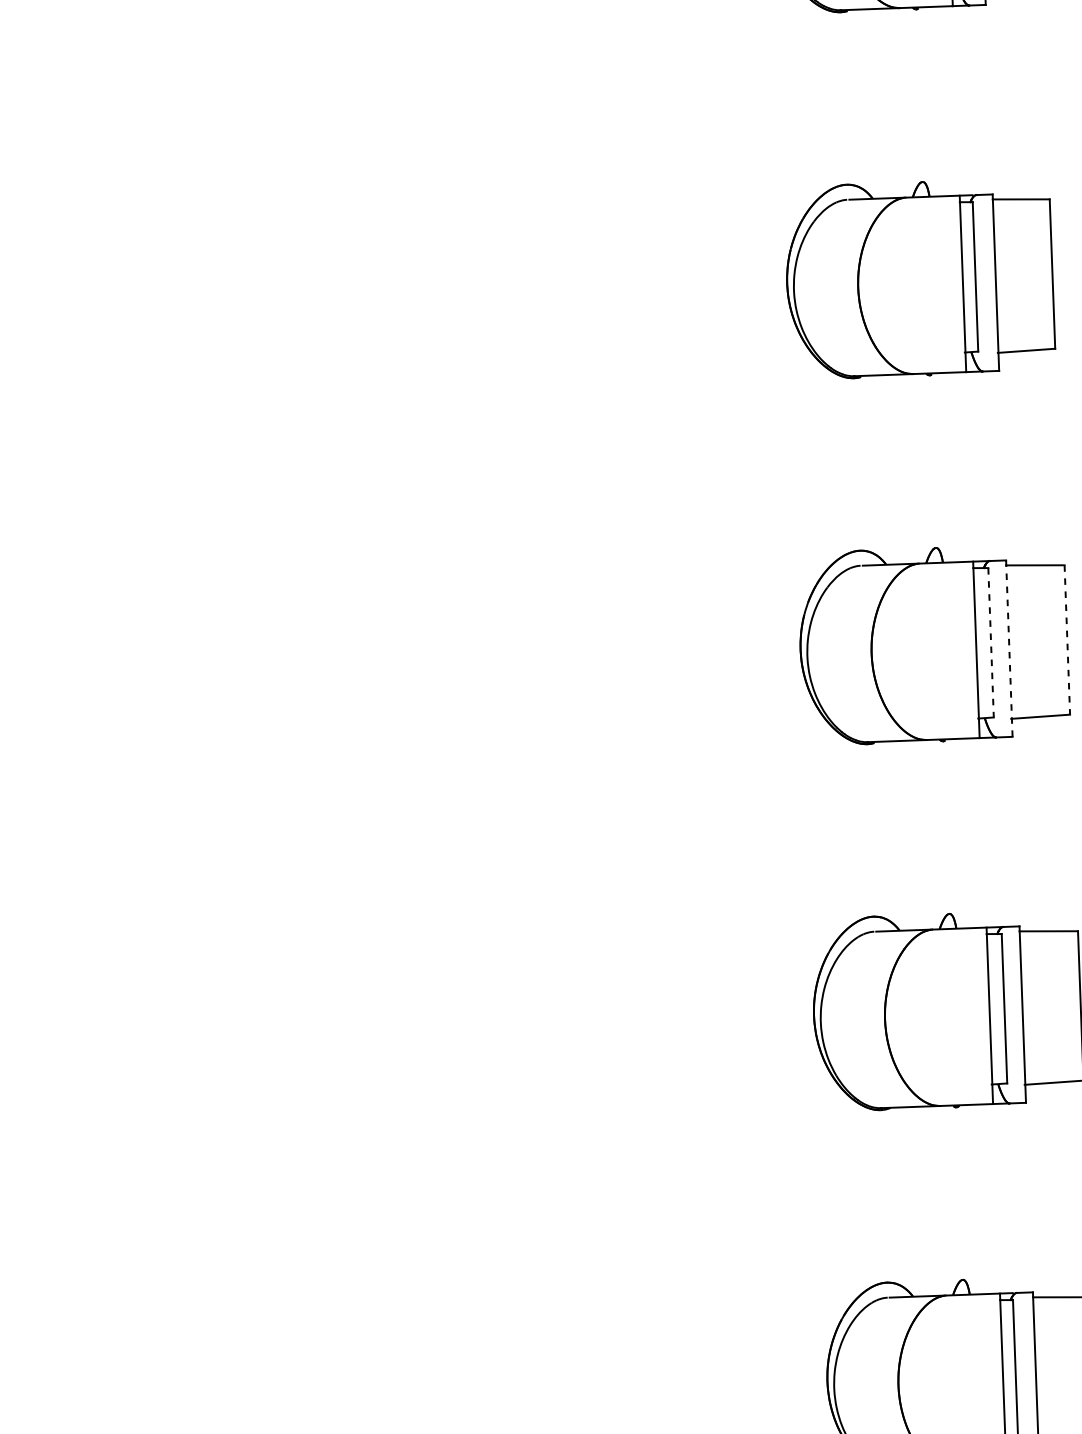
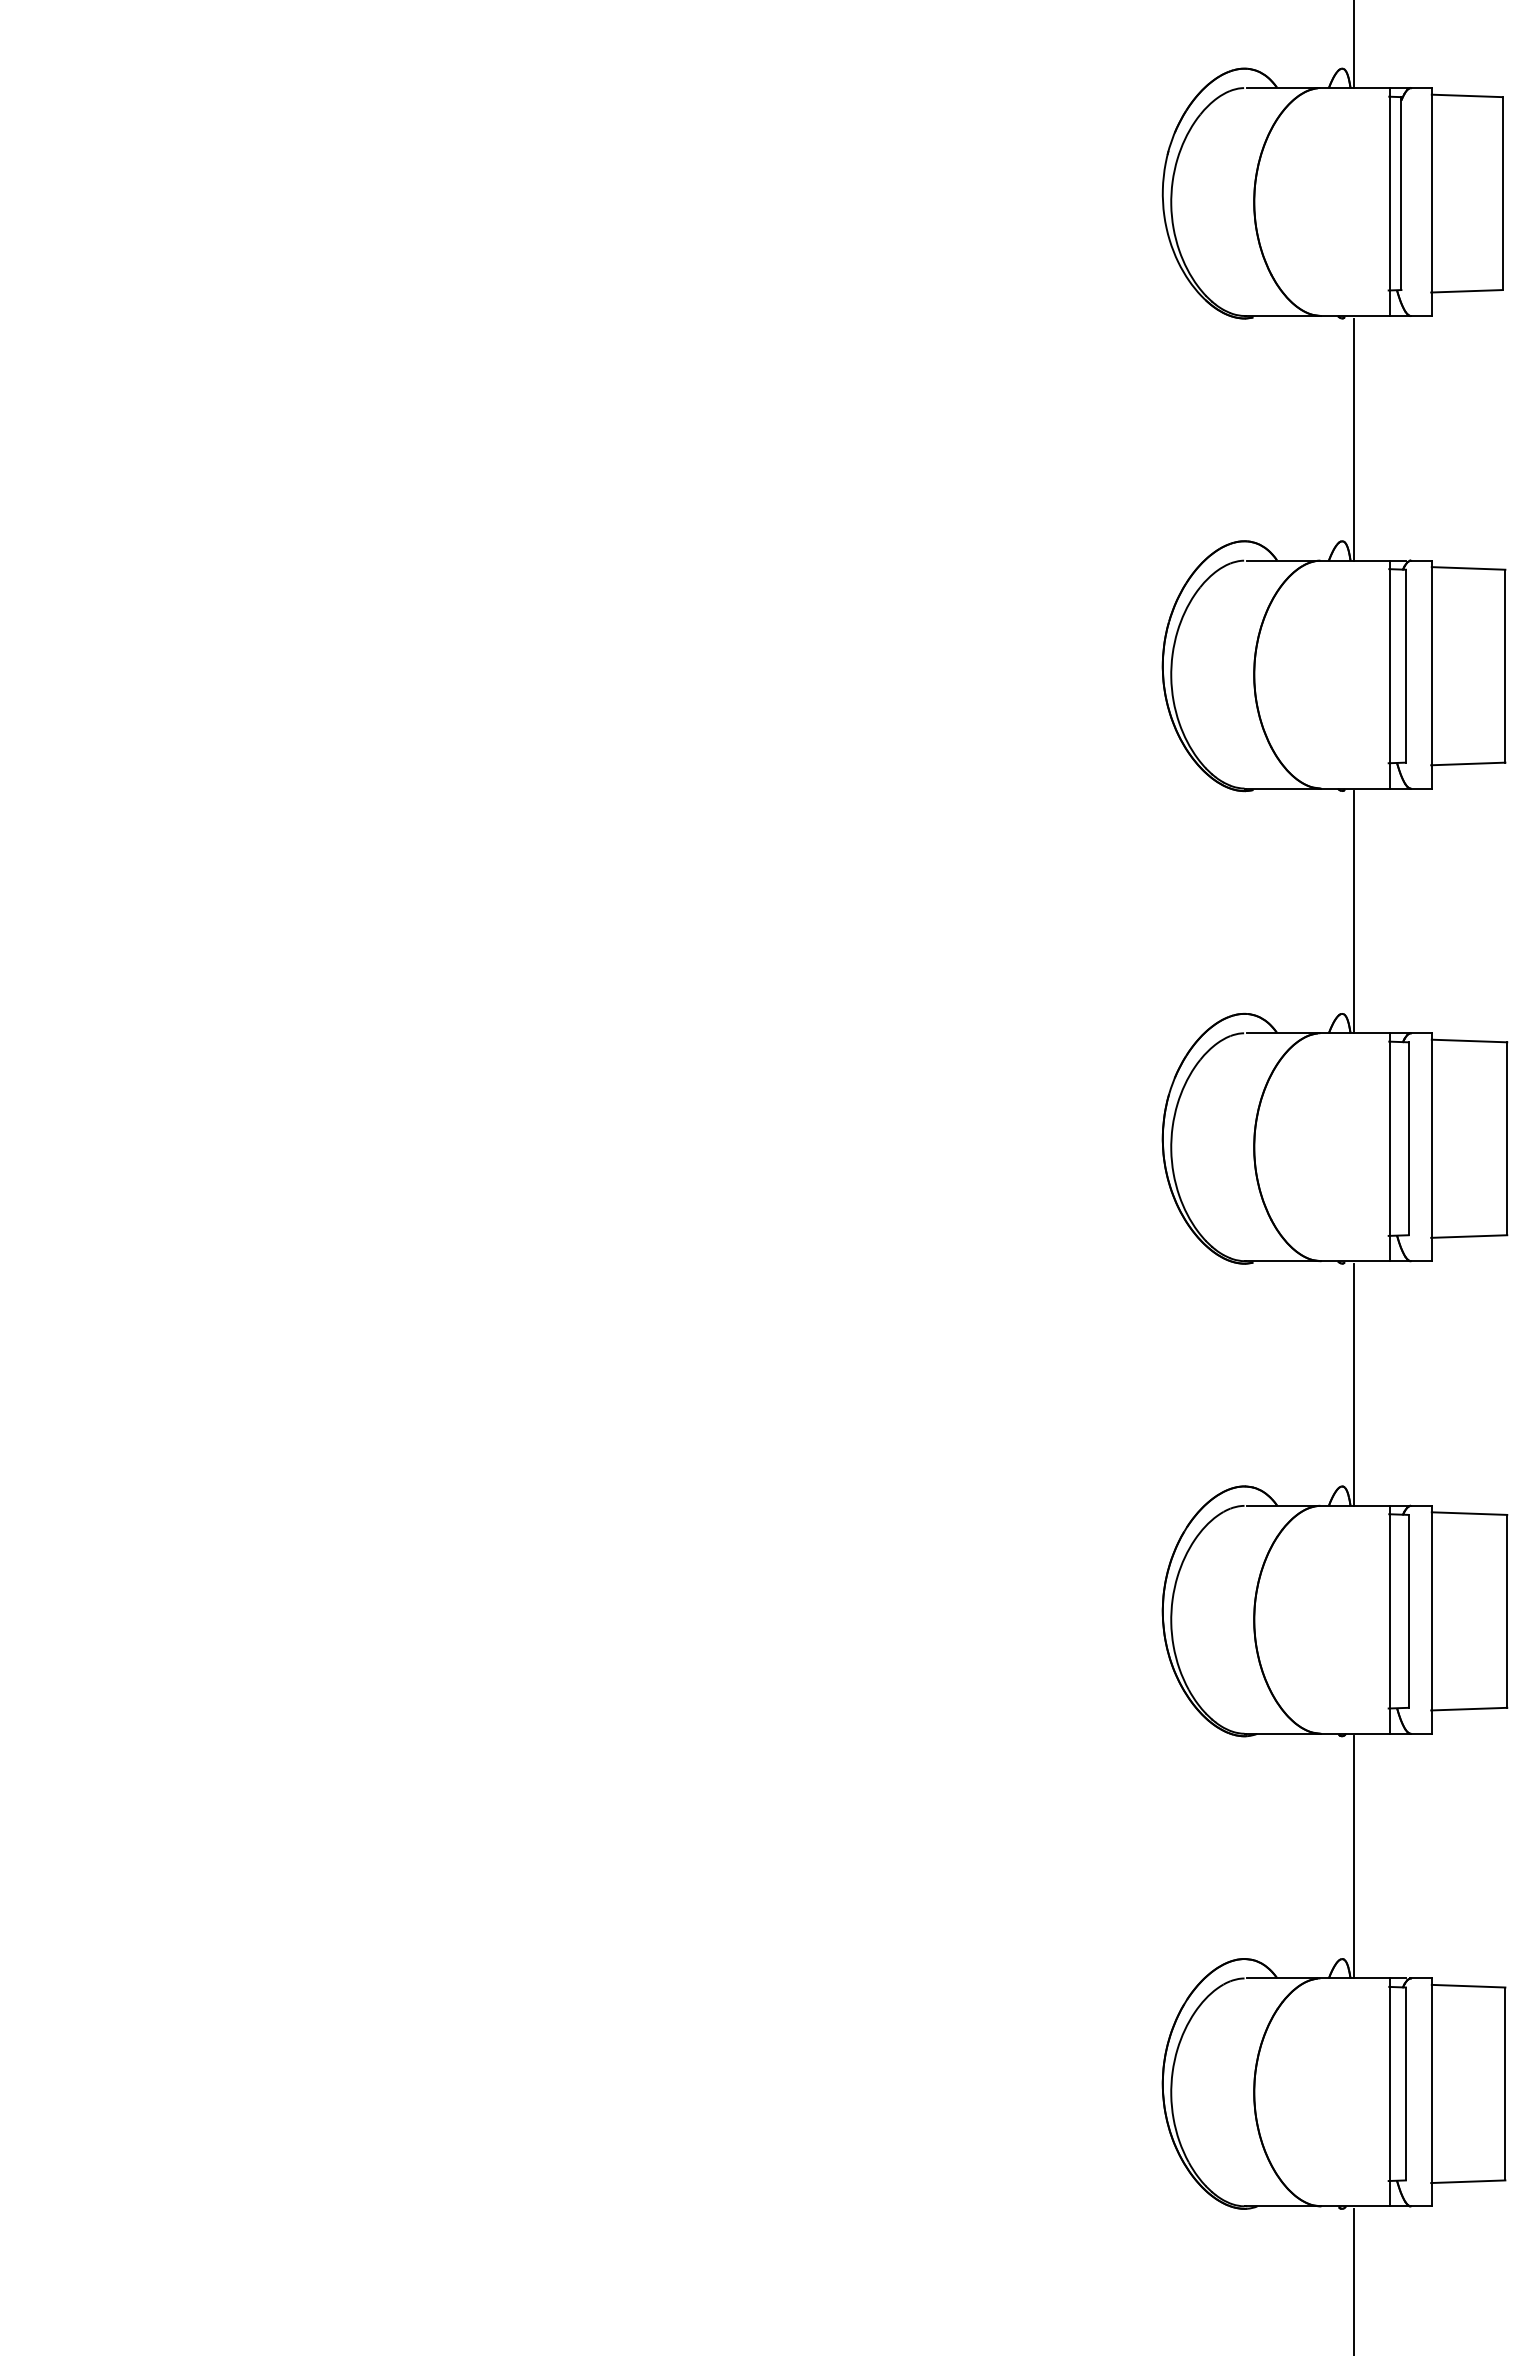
line: (928, 102) -> (1353, 439), added
line: (941, 469) -> (1353, 912), added
line: (1067, 640) -> (1507, 1139), dashed -> solid
line: (990, 643) -> (1408, 1139), dashed -> solid
line: (1009, 648) -> (1432, 1147), dashed -> solid
line: (955, 834) -> (1353, 1384), added
line: (968, 1200) -> (1353, 1857), added

